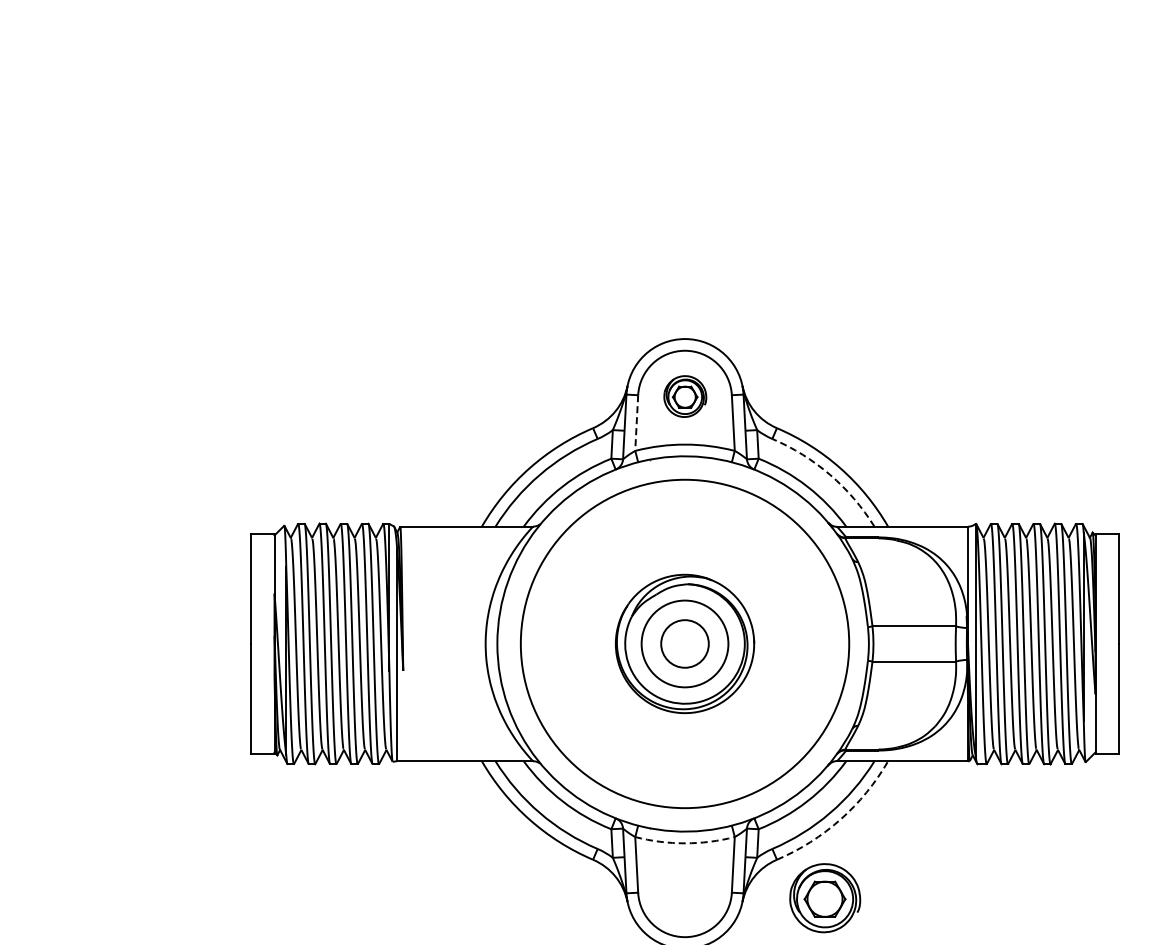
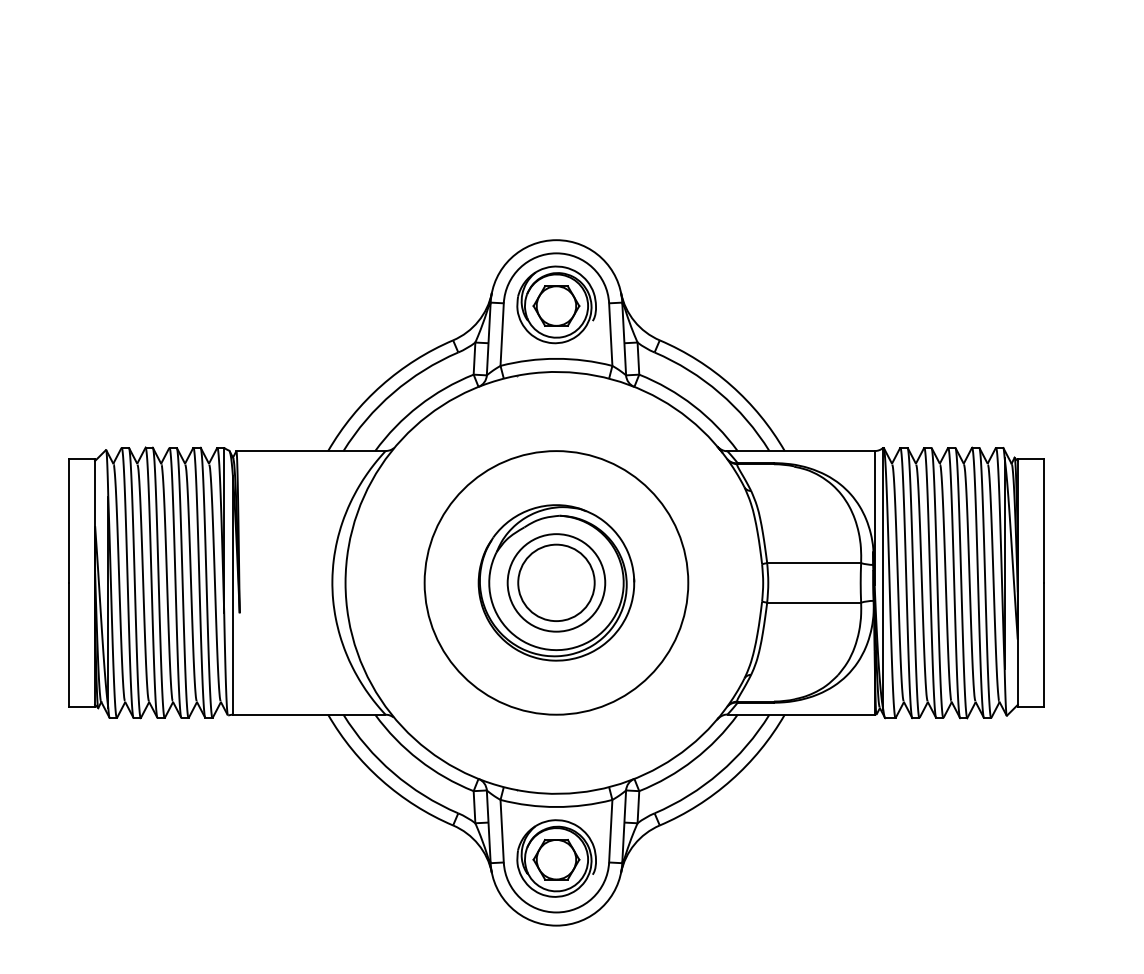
part: (685, 396) -> (557, 304), size x1.67
line: (636, 423) -> (501, 335), dashed -> solid
arc: (830, 474) -> (719, 392), dashed -> solid
circle: (684, 643) -> (555, 582), size x0.71
circle: (685, 643) -> (557, 582), size x1.43
arc: (840, 819) -> (731, 780), dashed -> solid
arc: (685, 843) -> (557, 807), dashed -> solid
part: (825, 898) -> (557, 858), moved

